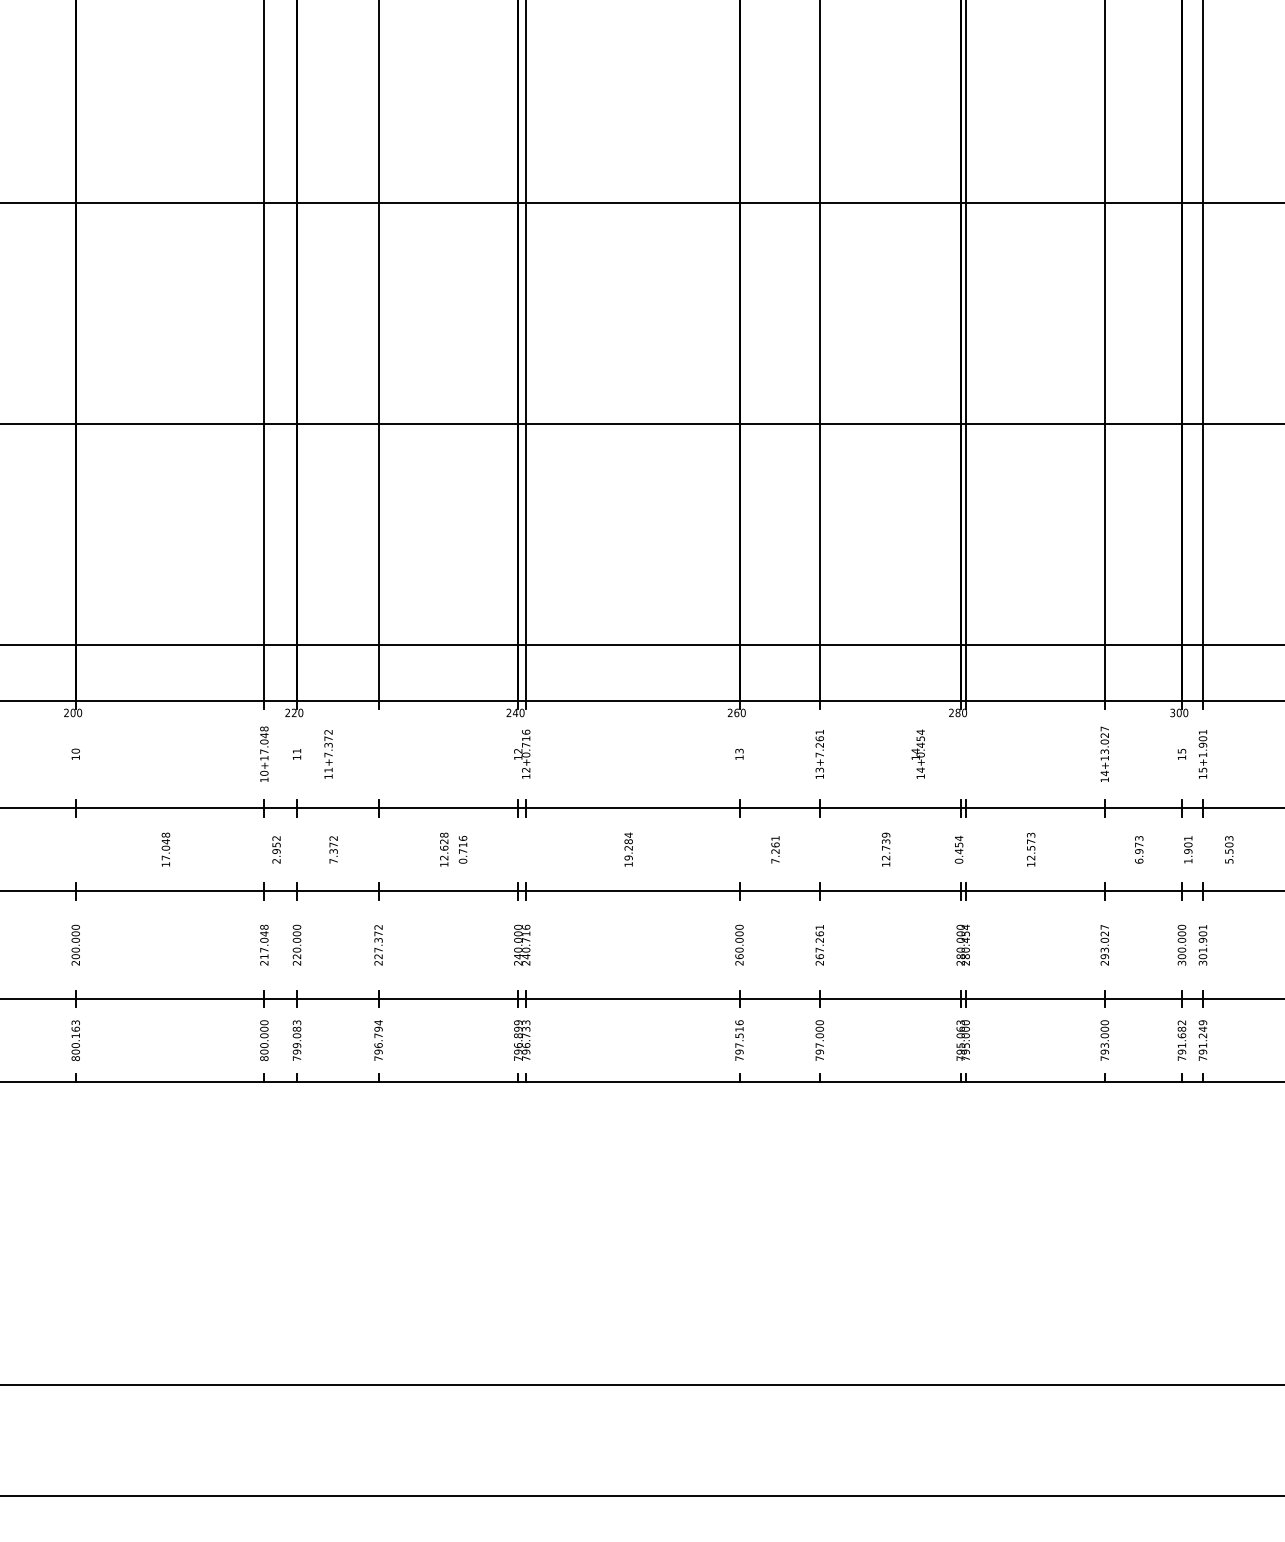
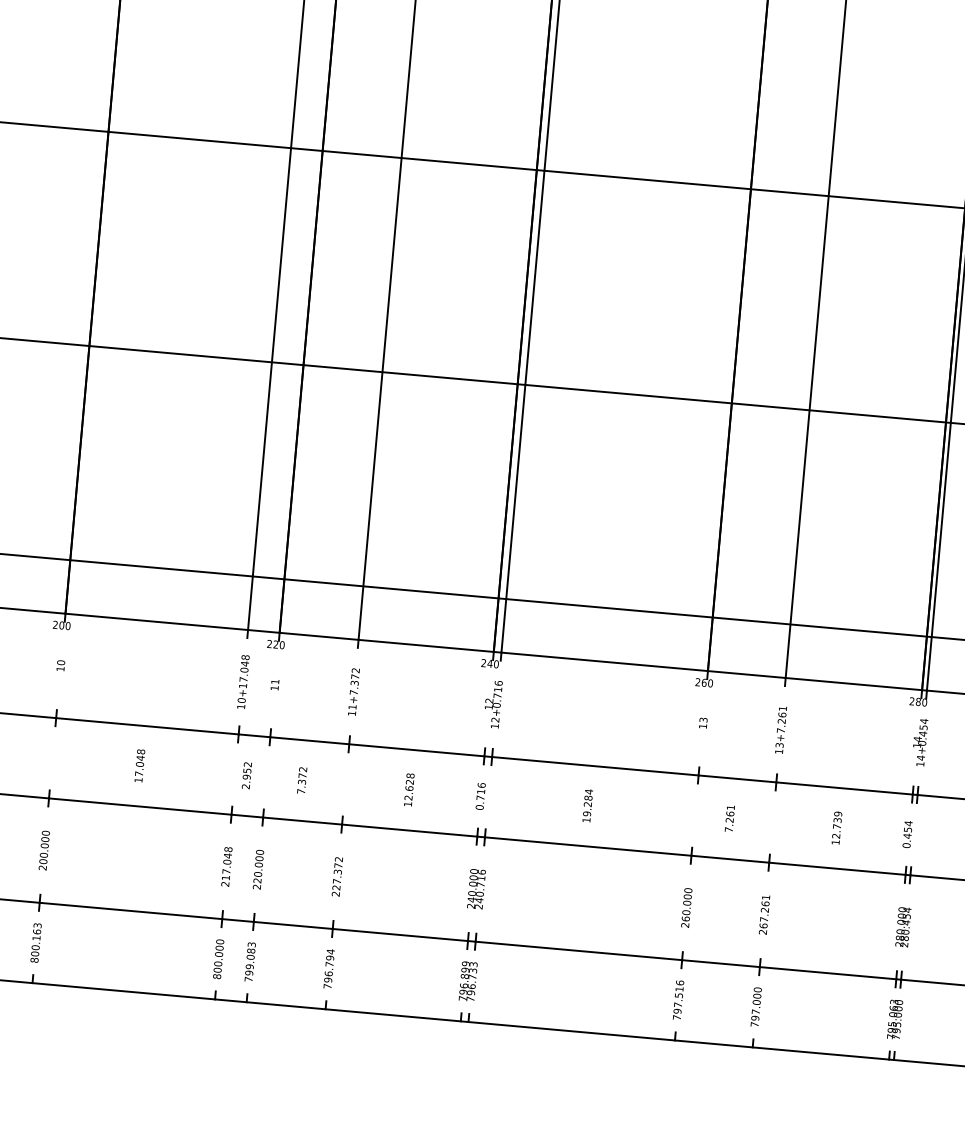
text: (917, 753) -> (919, 741), moved
text: (328, 754) -> (353, 692), moved
text: (462, 849) -> (480, 796), moved

